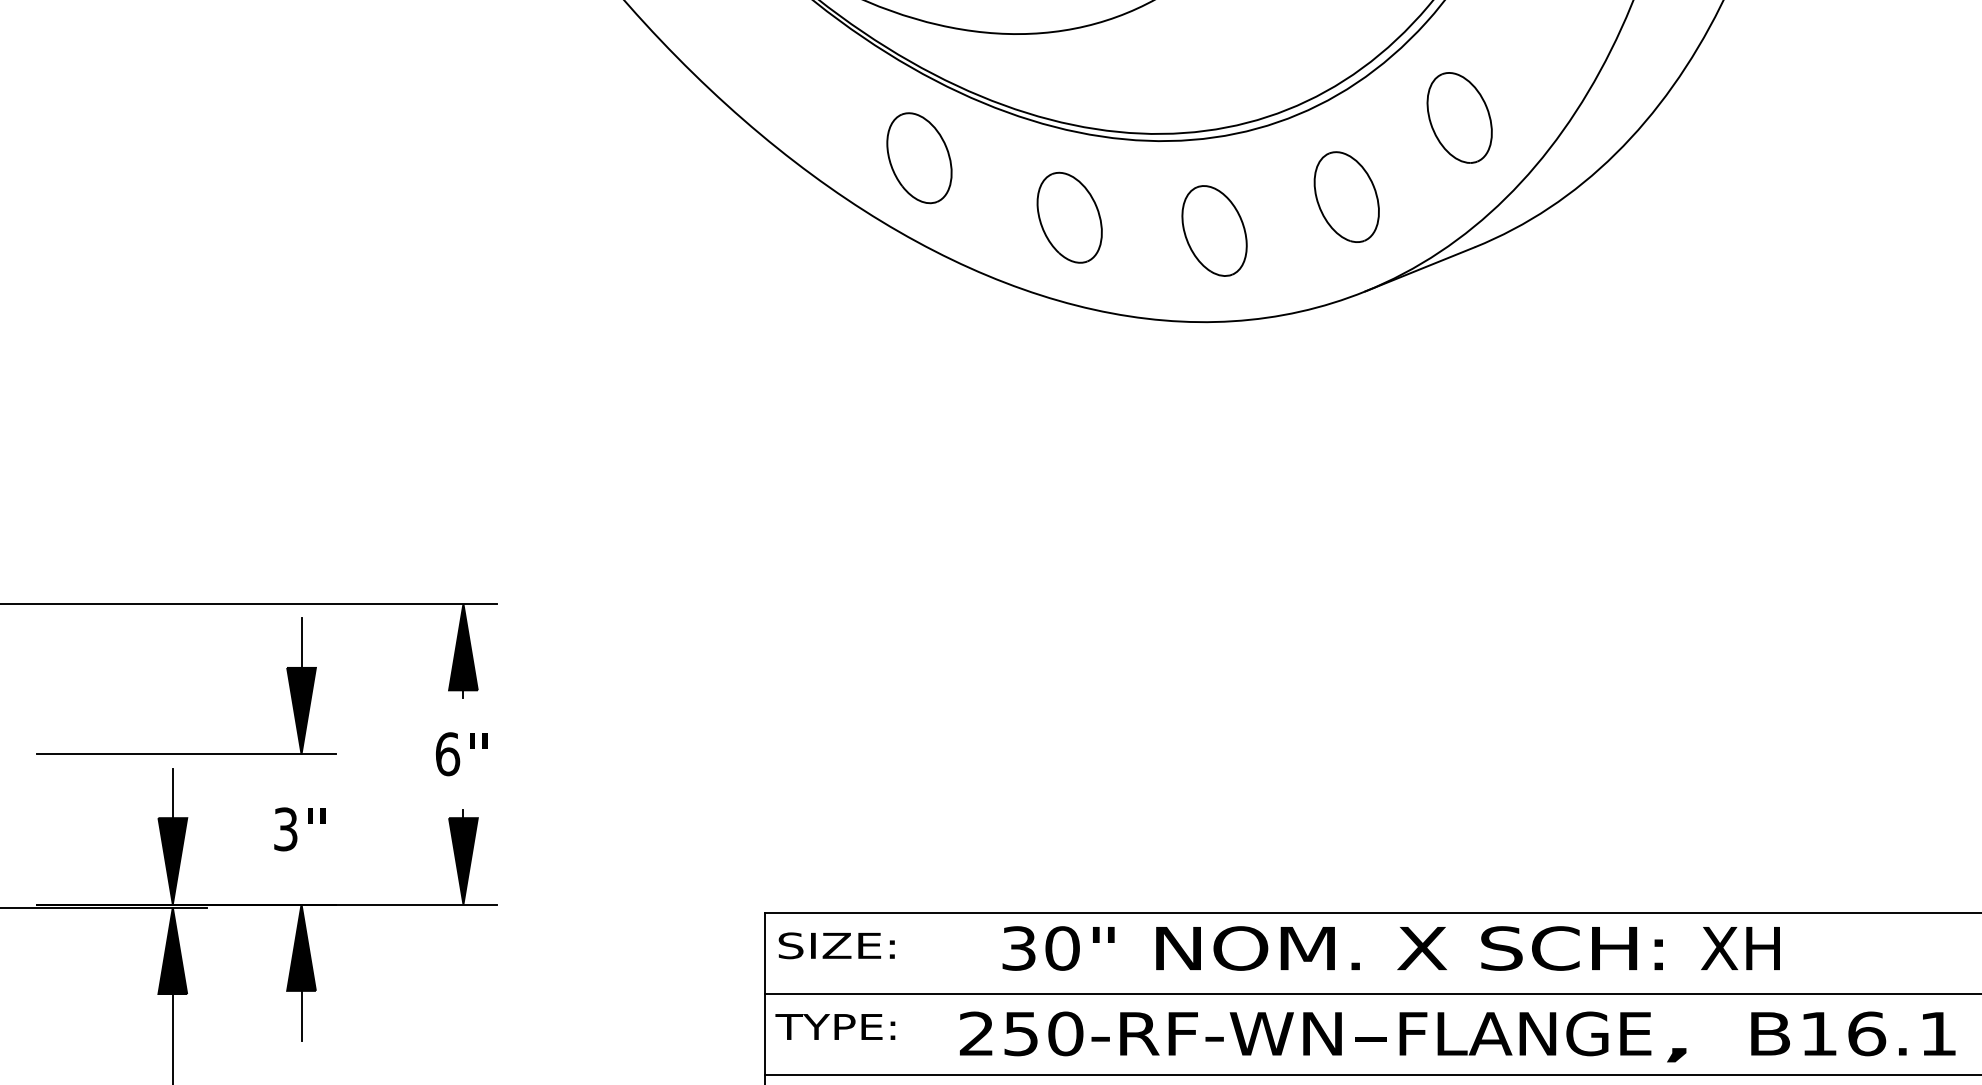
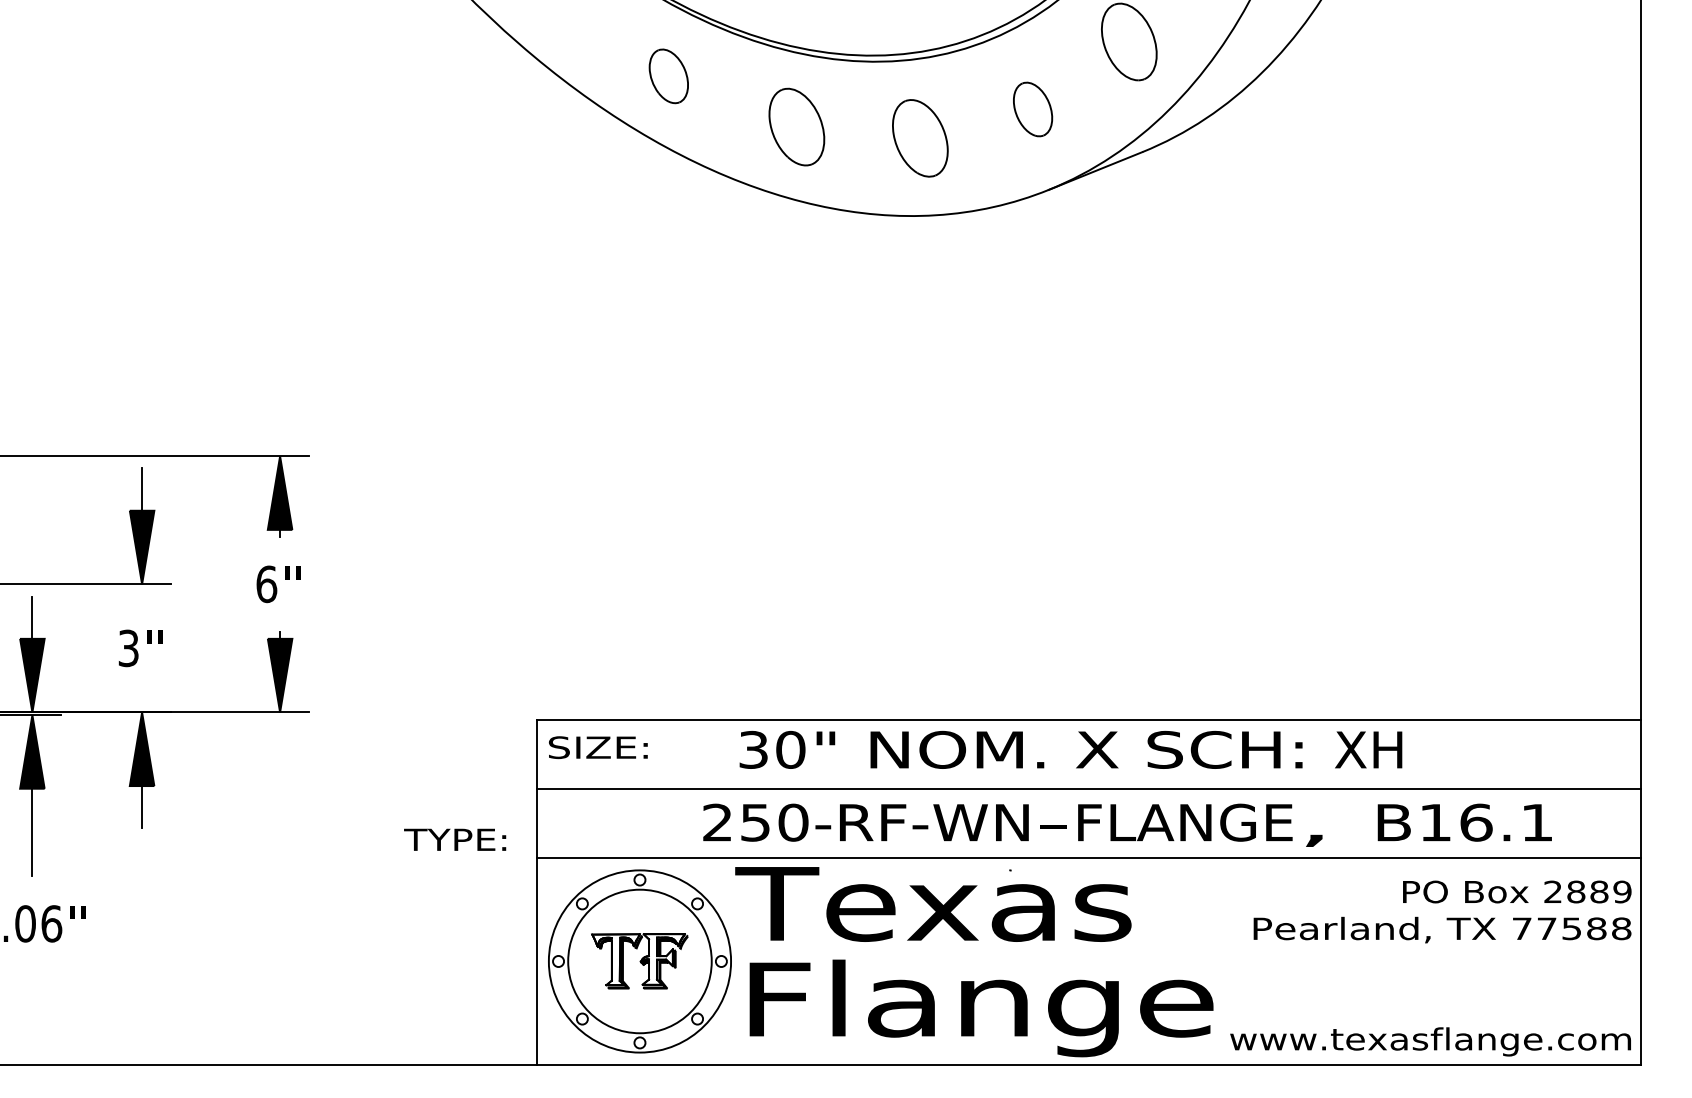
part: (919, 158) -> (668, 76), size x0.7
part: (1346, 197) -> (1032, 109), size x0.7
text: (835, 1026) -> (455, 839), moved

